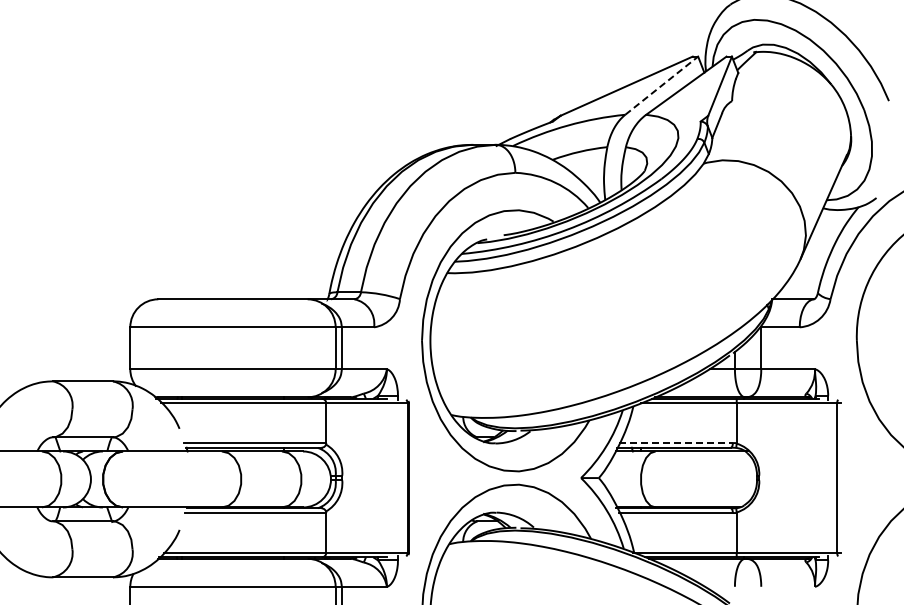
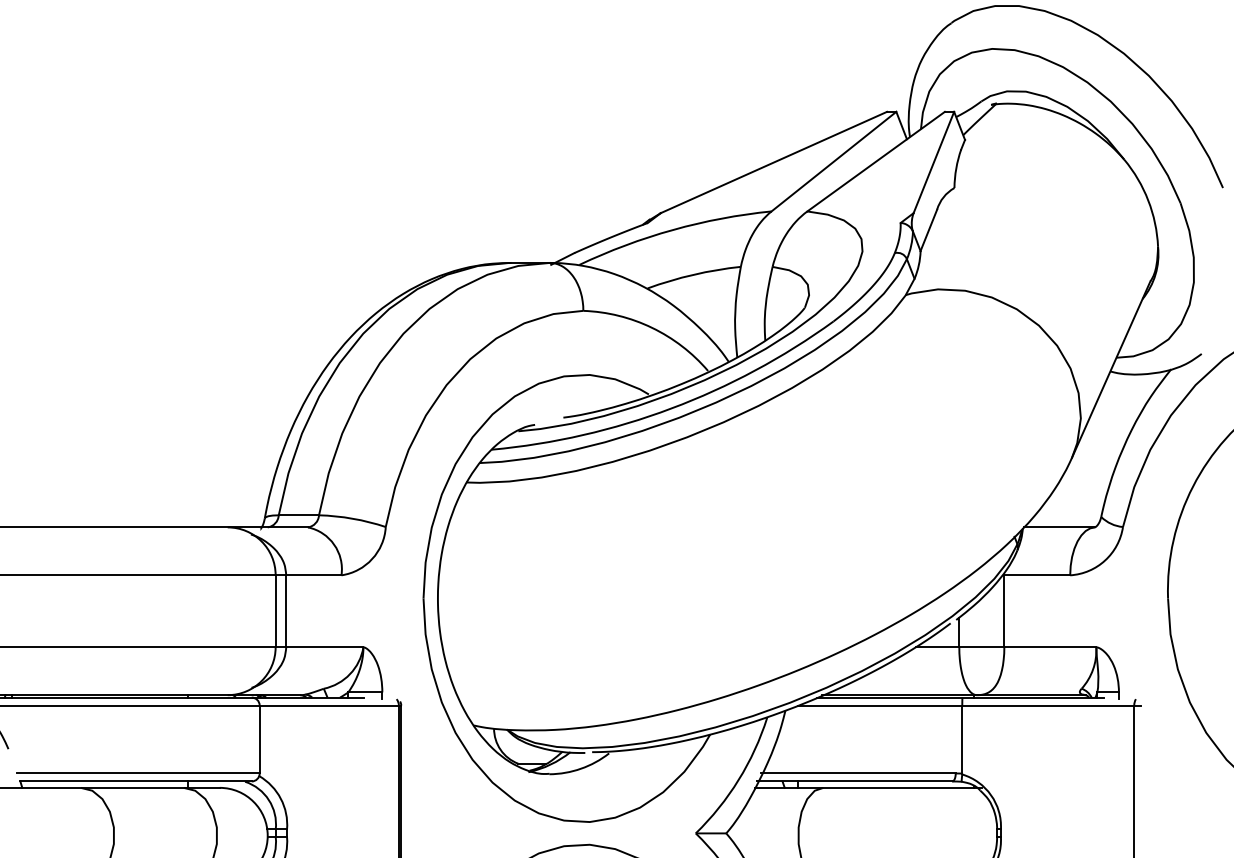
line: (661, 85) -> (833, 161), dashed -> solid
line: (676, 443) -> (859, 774), dashed -> solid

